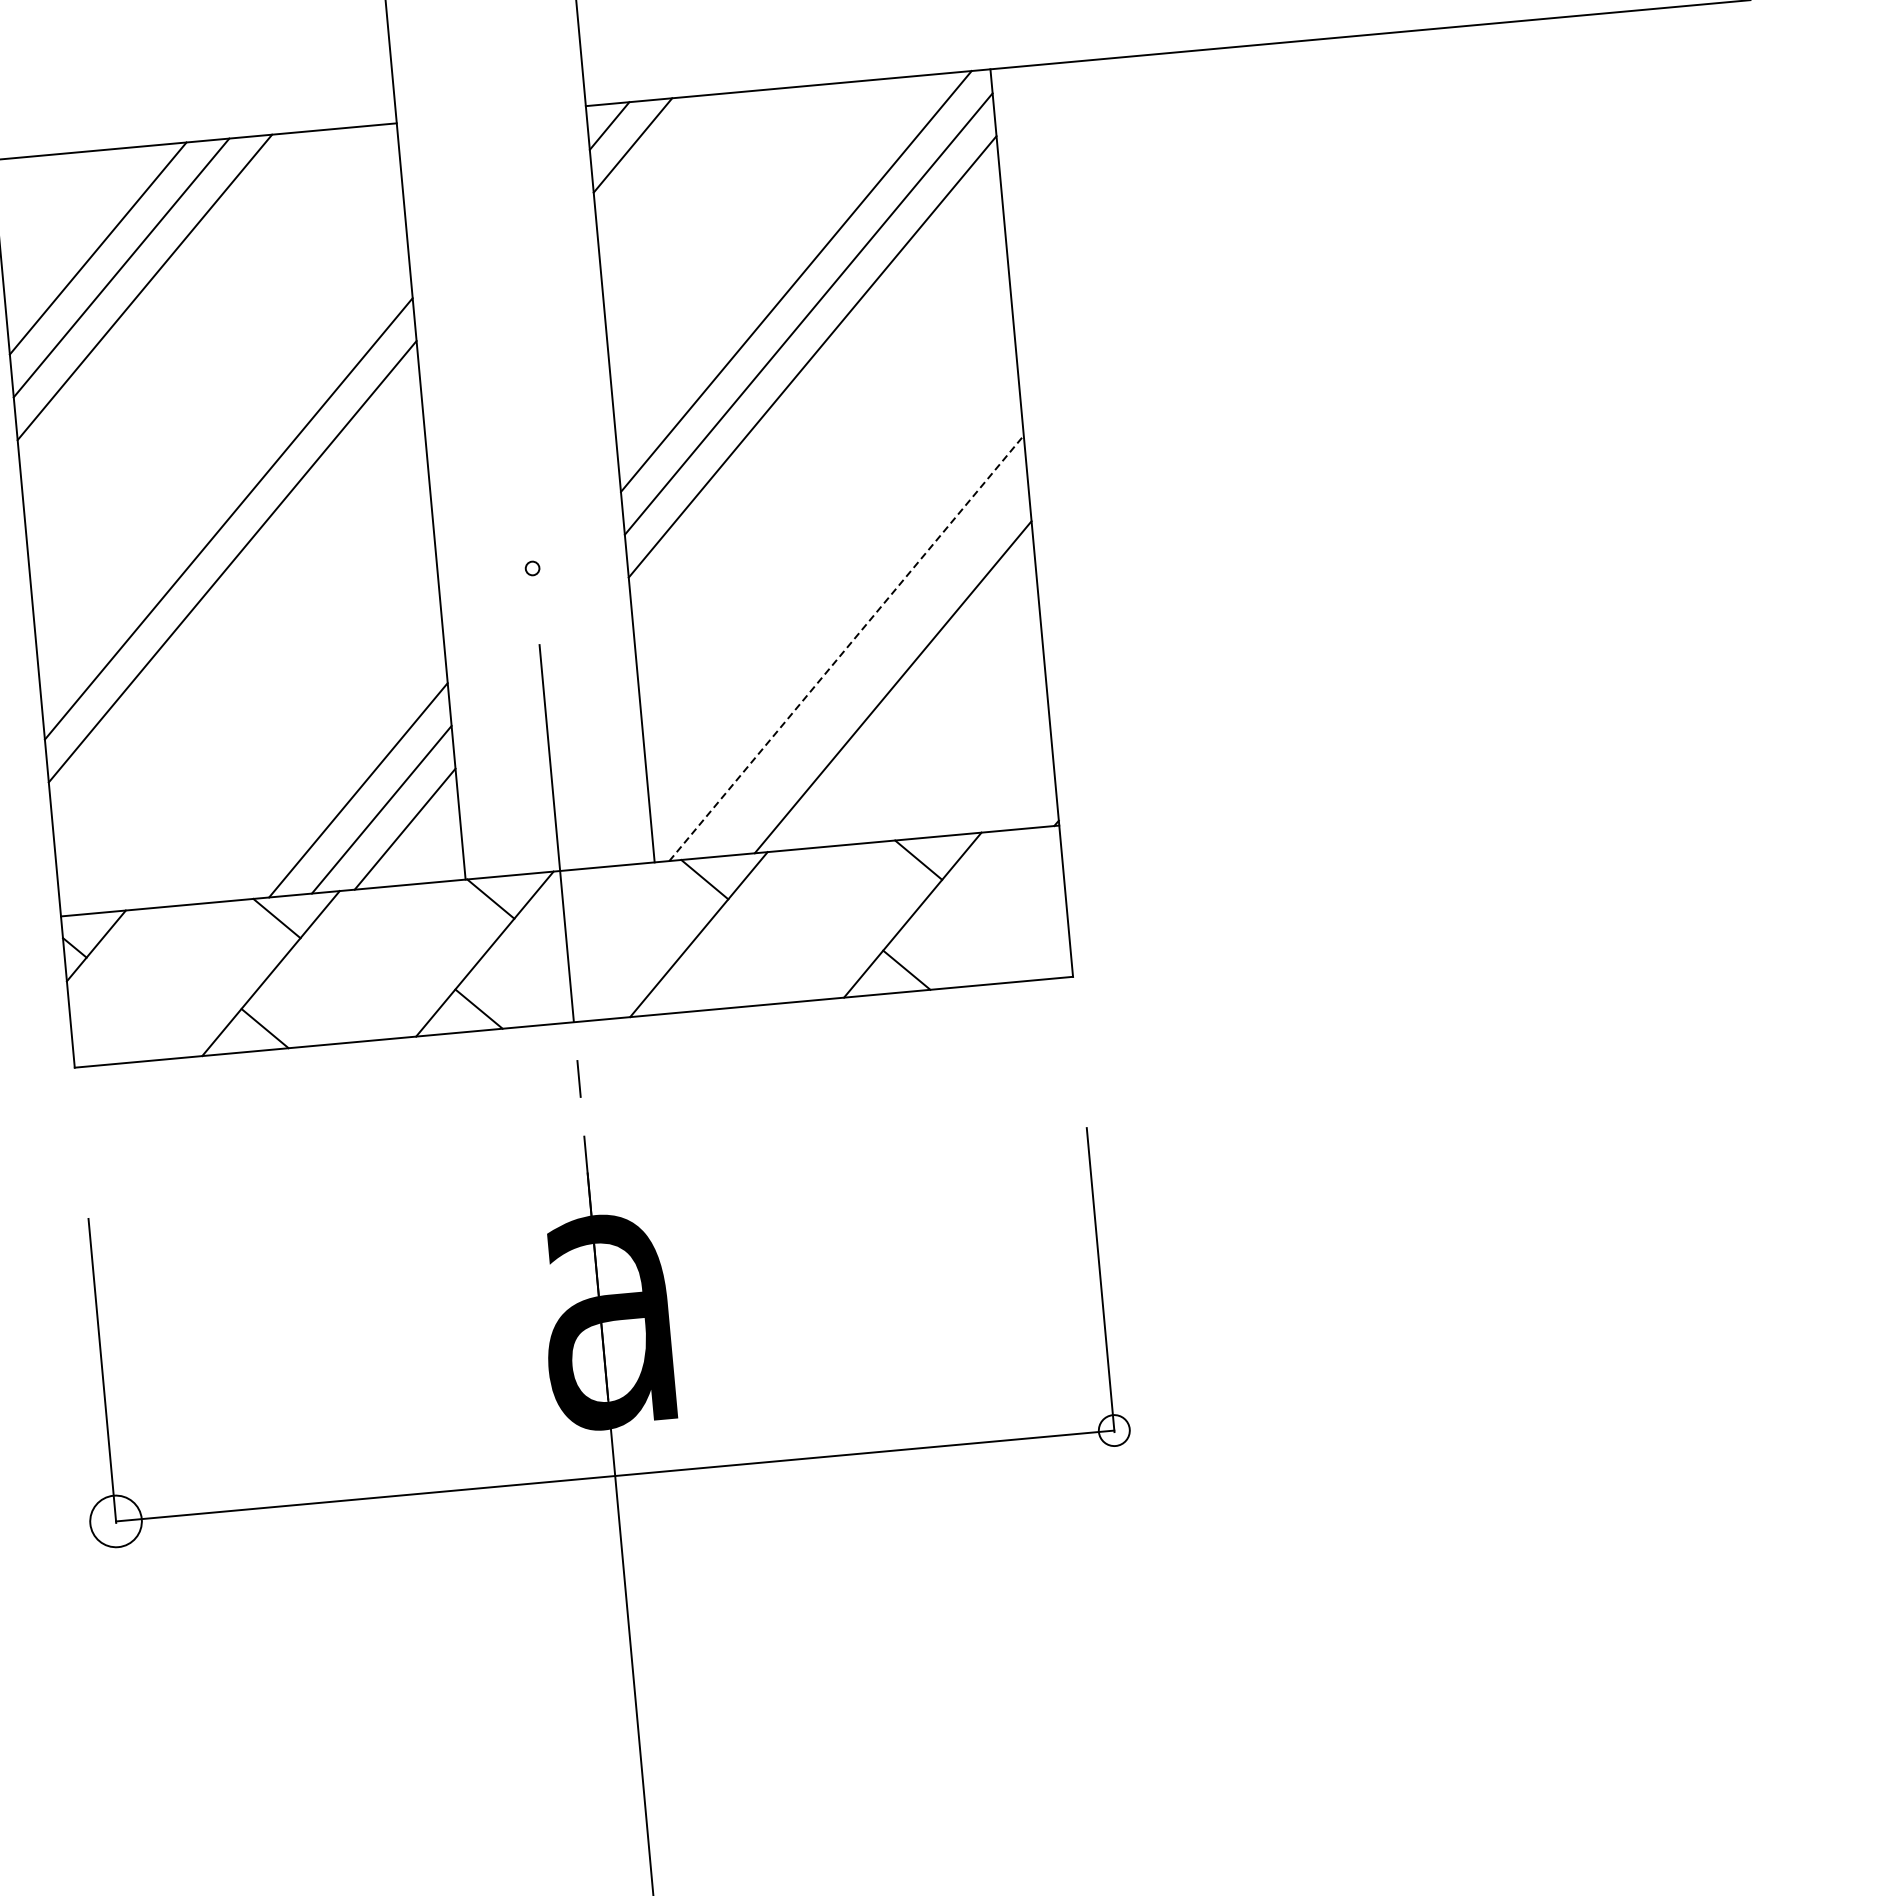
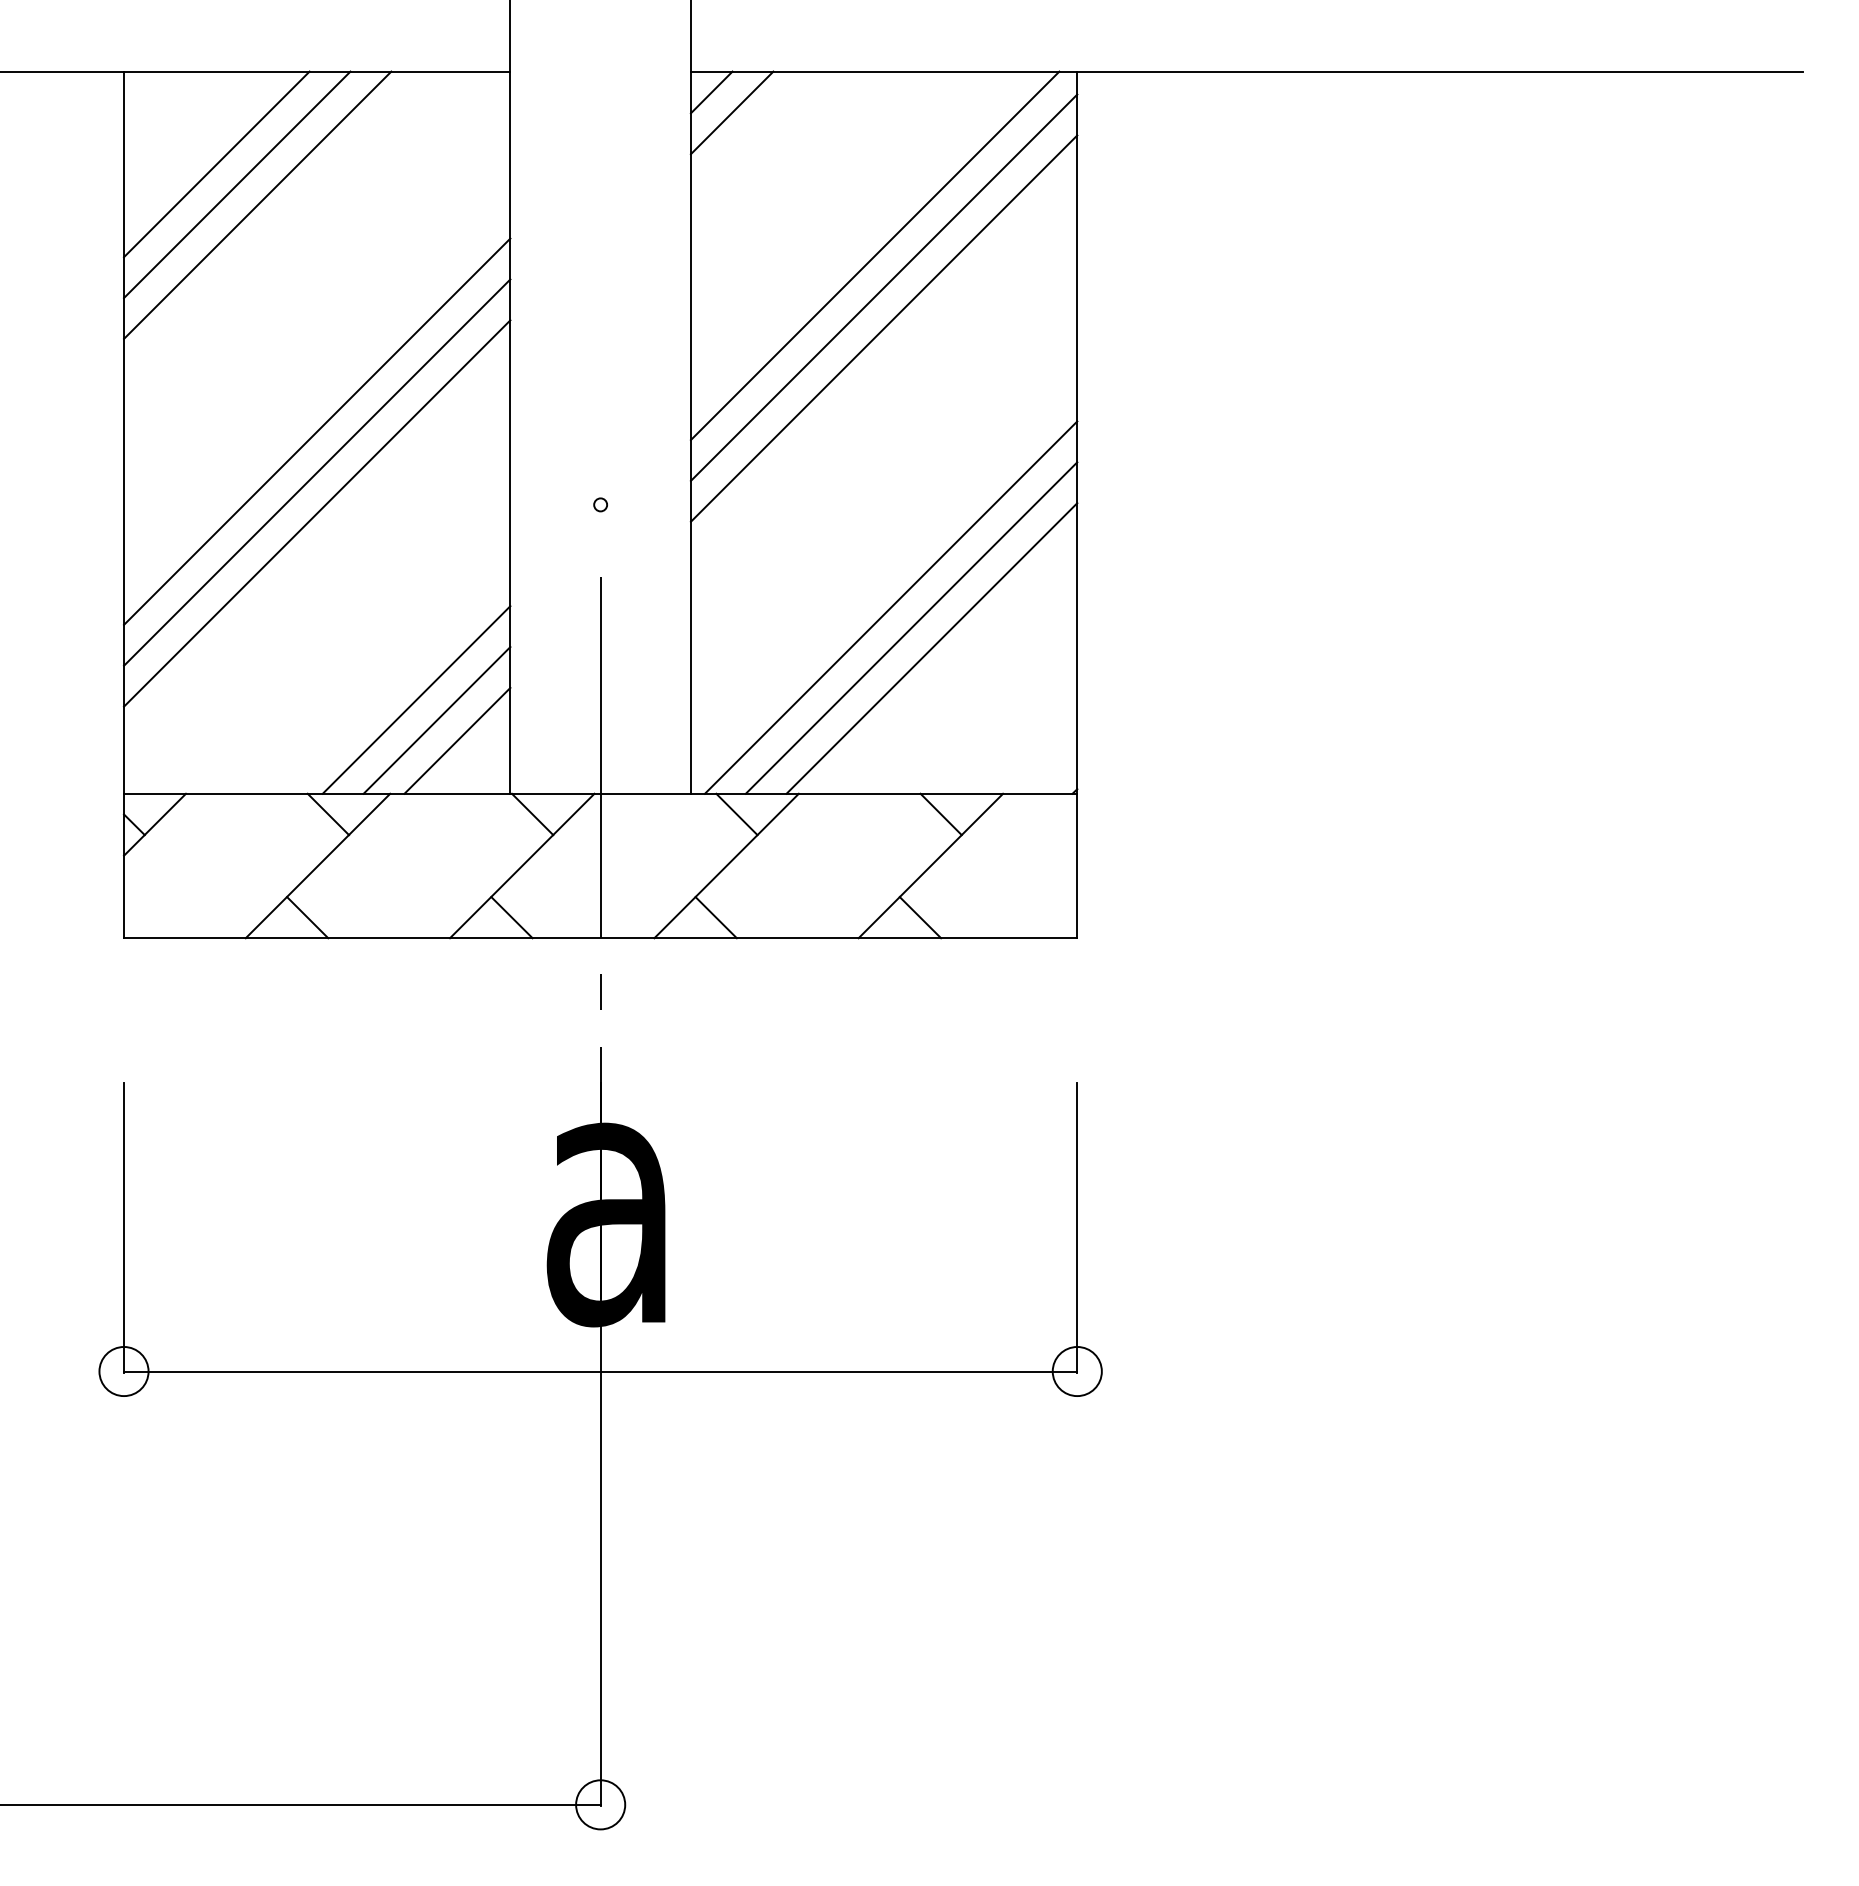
line: (236, 604) -> (317, 513), added
line: (846, 648) -> (891, 607), dashed -> solid
line: (869, 667) -> (911, 627), added
line: (692, 989) -> (715, 917), added
circle: (1113, 1430) -> (1076, 1371), size x1.67

